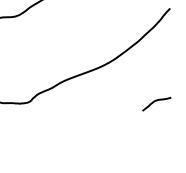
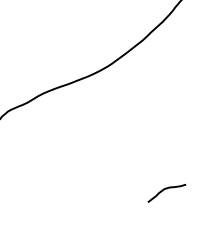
curve: (156, 101) -> (166, 189), moved

